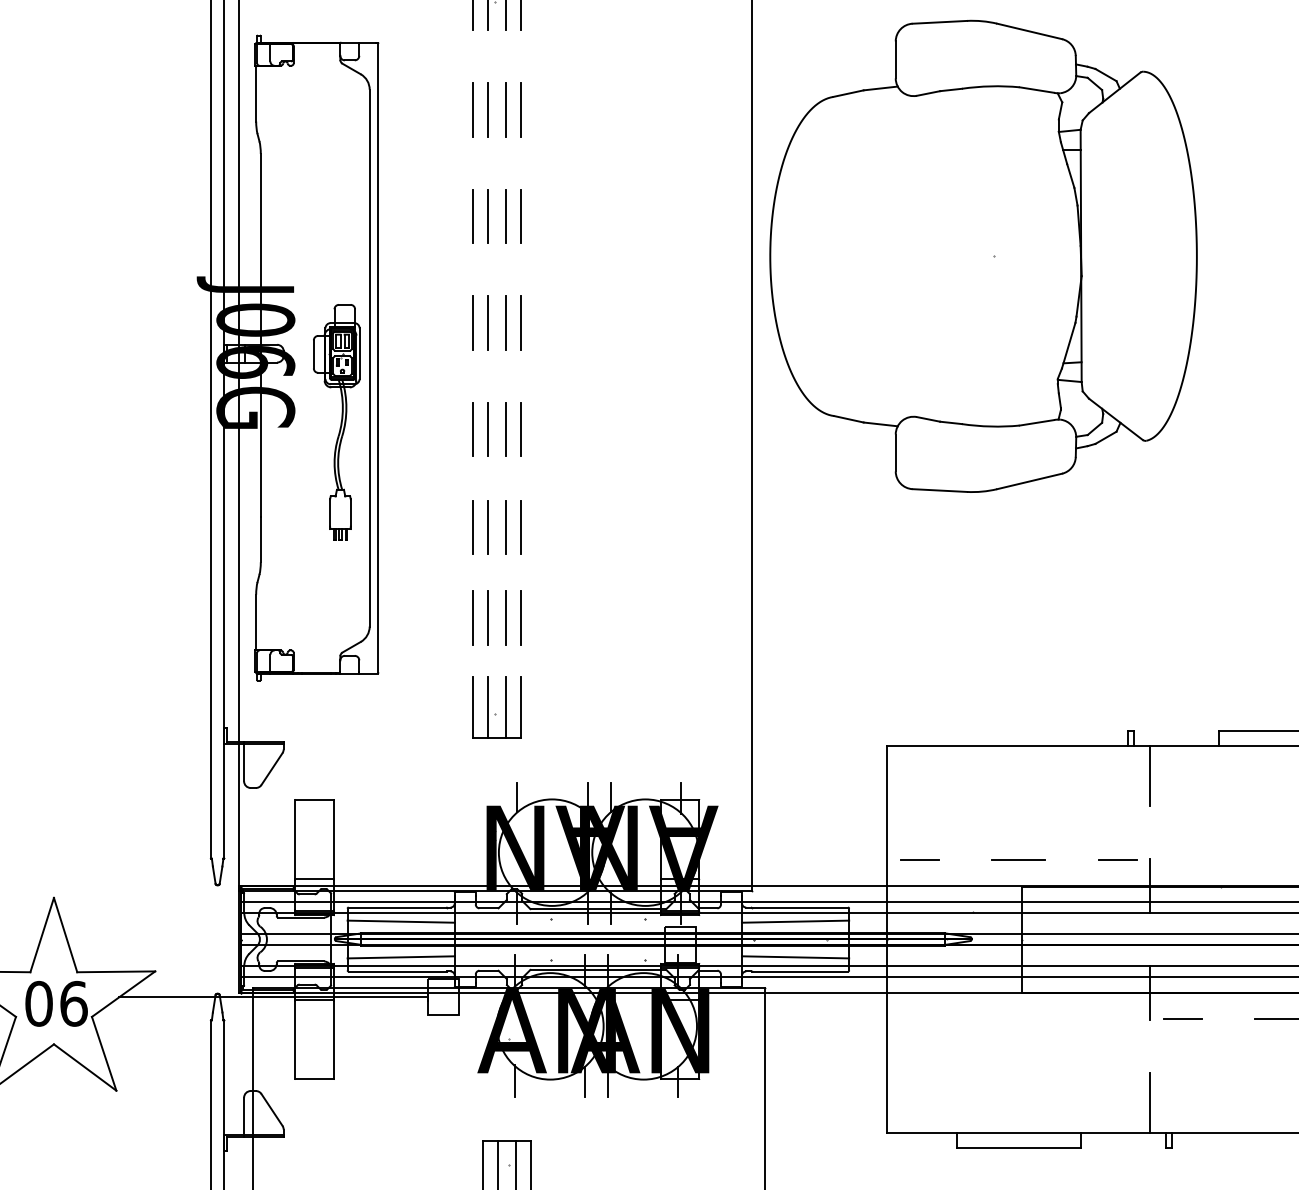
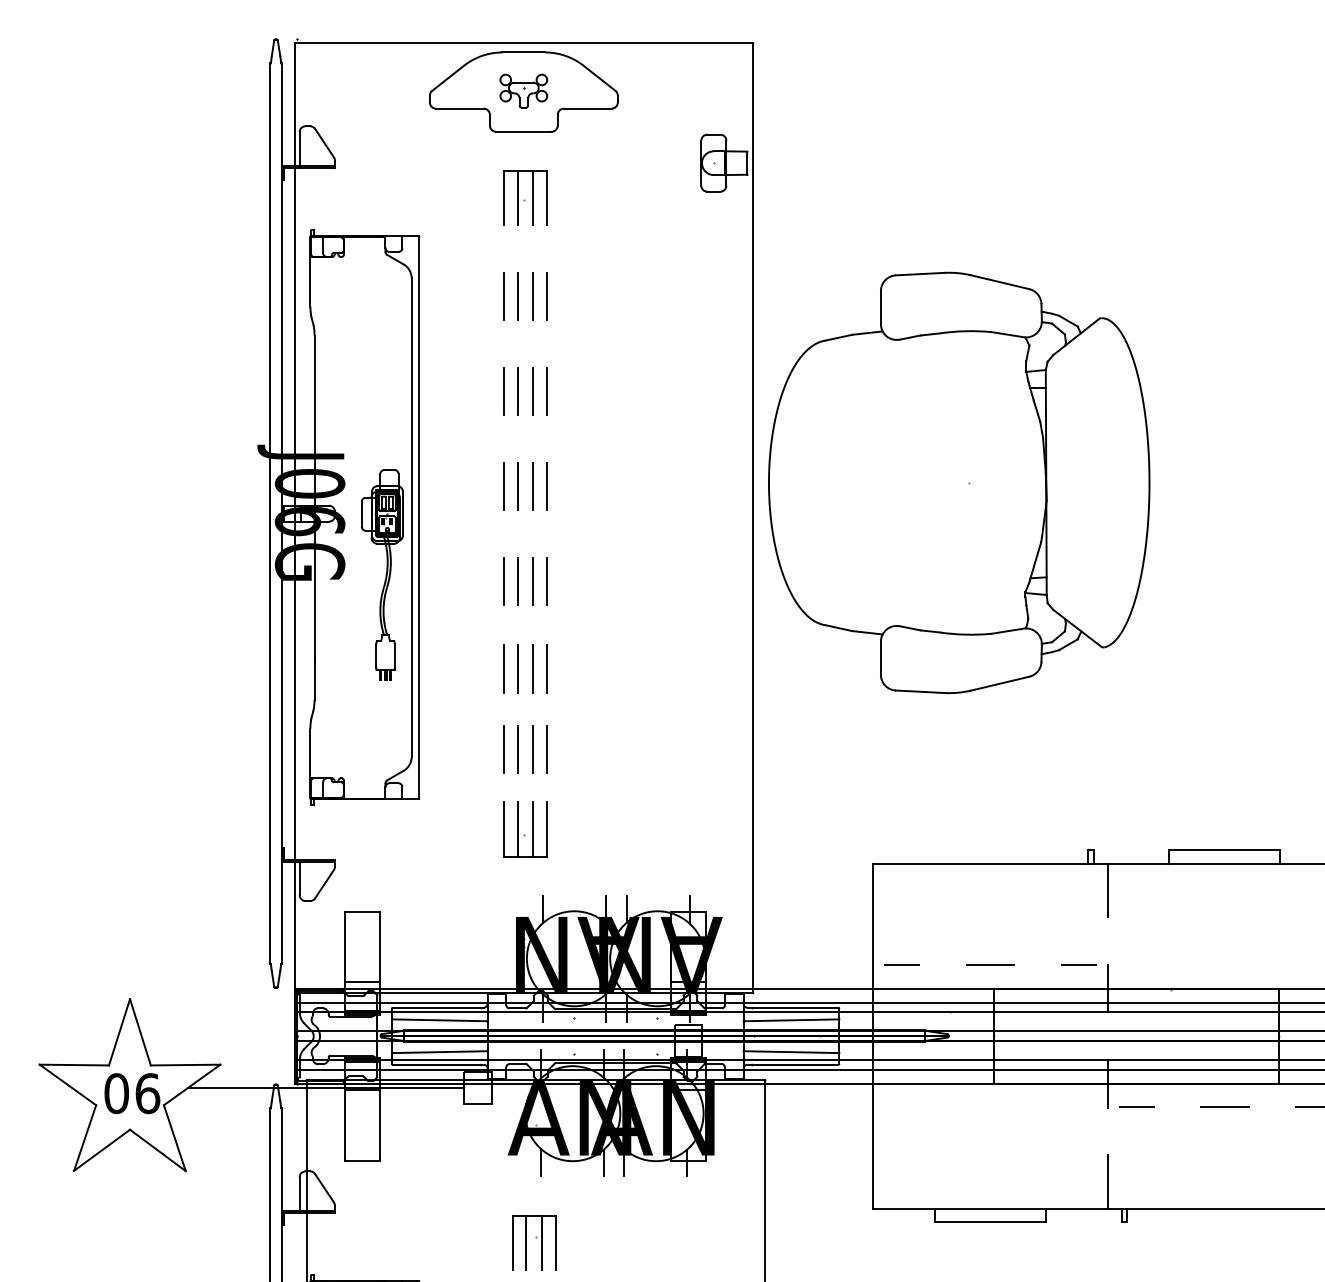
part: (983, 255) -> (959, 482), moved

